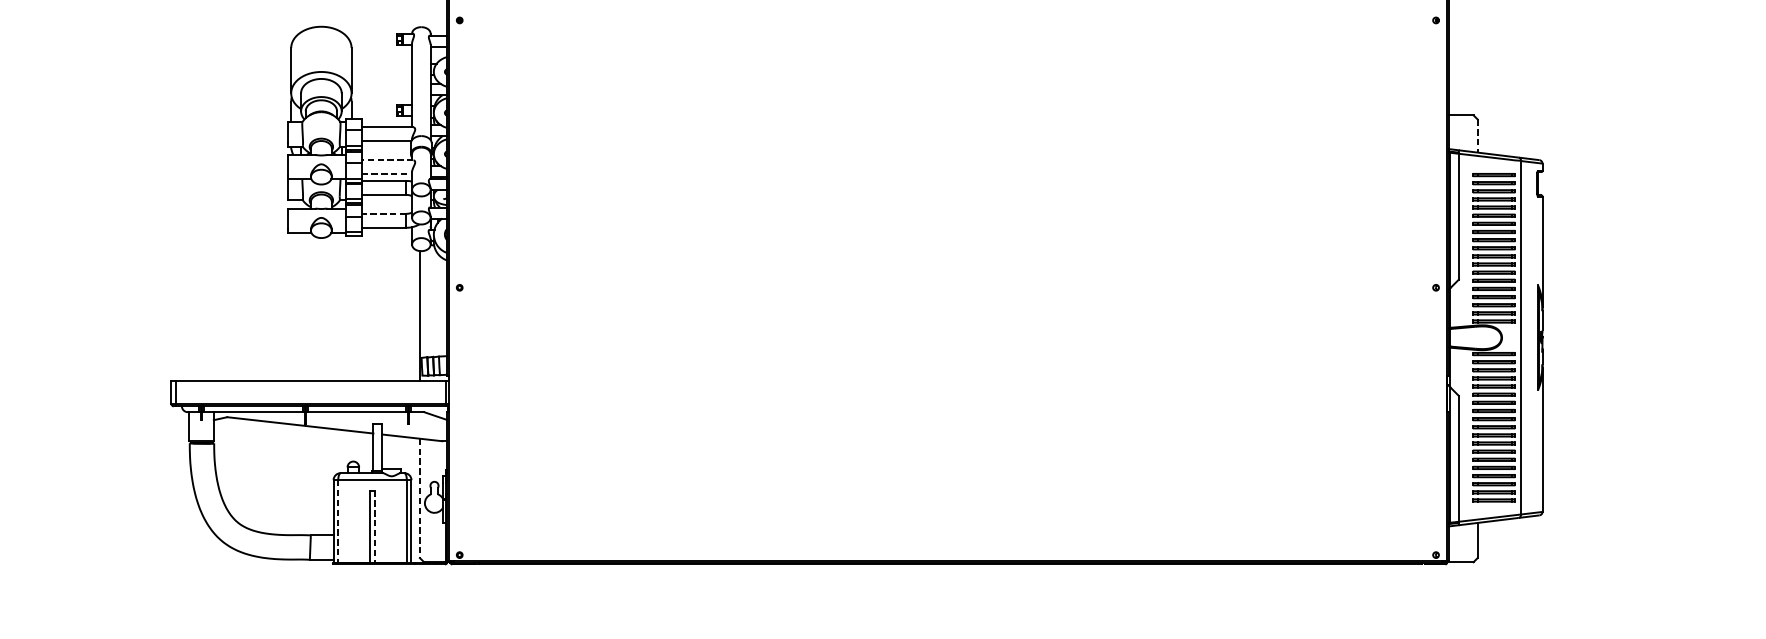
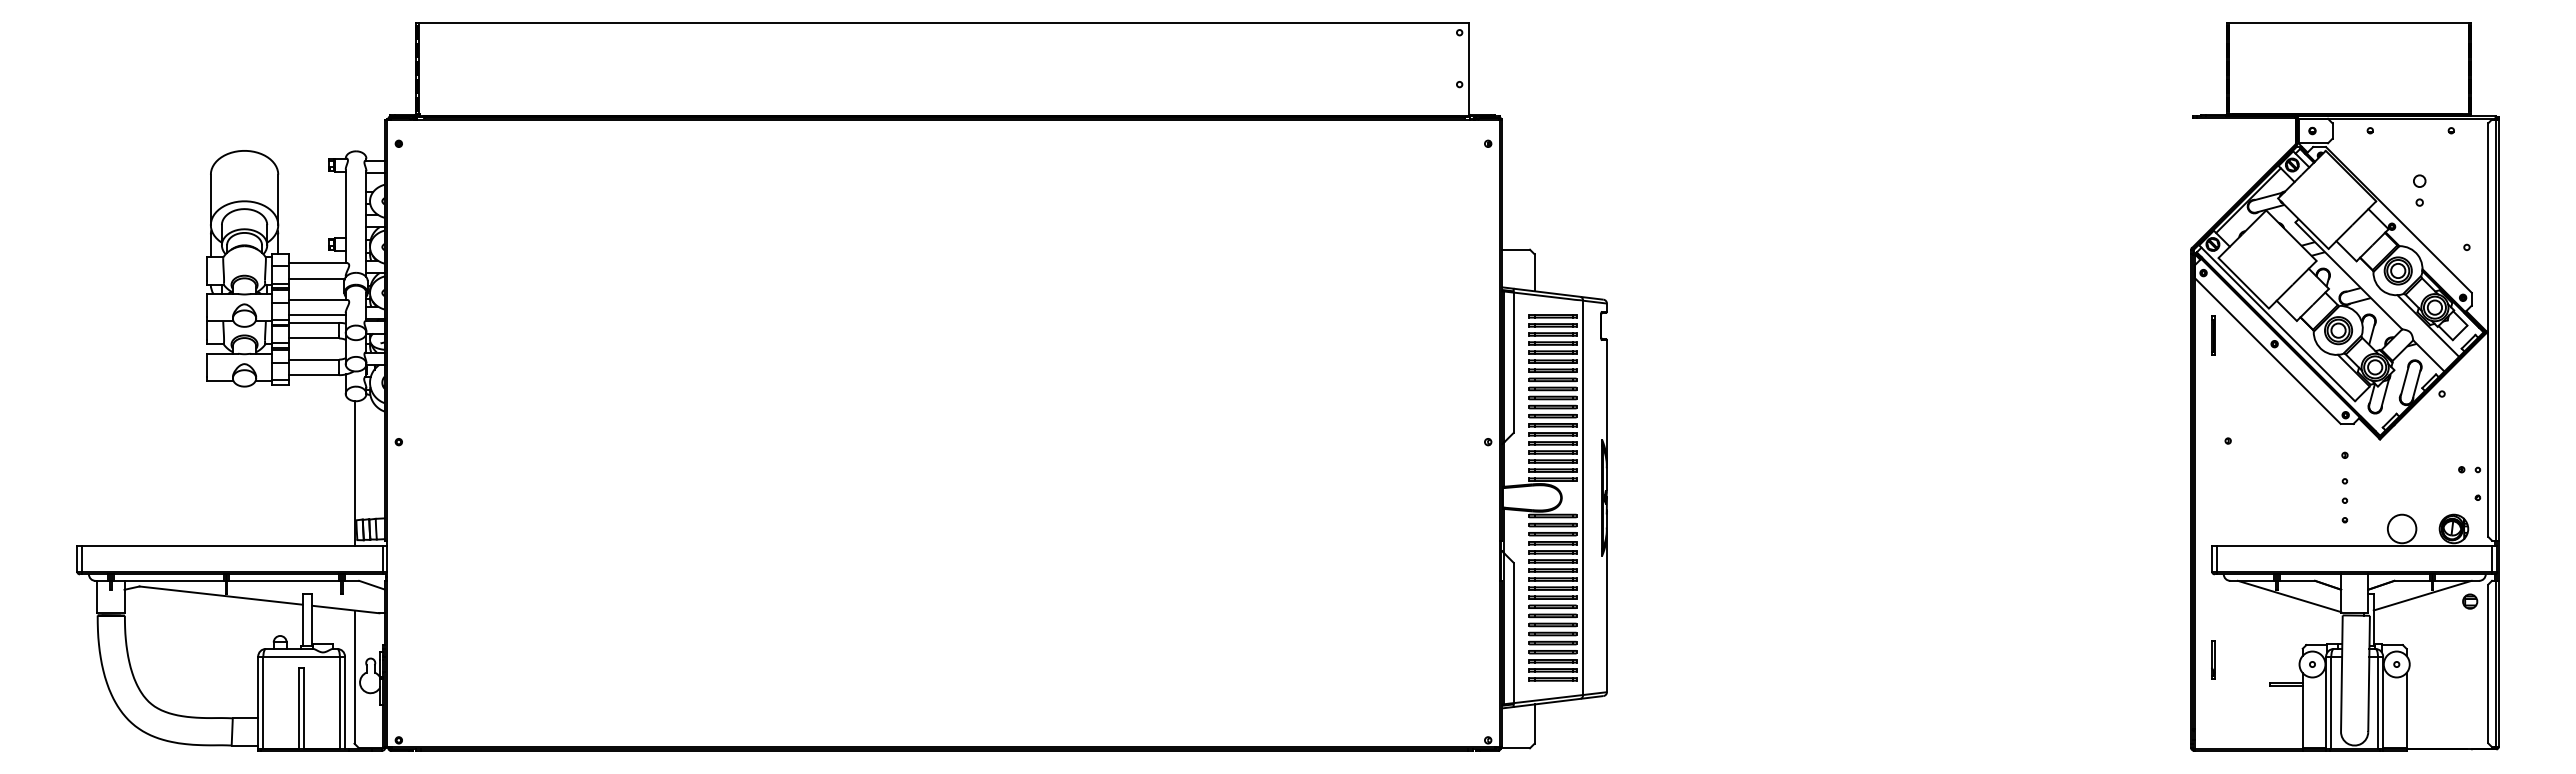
line: (1477, 136) -> (1534, 273), dashed -> solid
line: (387, 159) -> (318, 299), dashed -> solid
line: (387, 174) -> (318, 315), dashed -> solid
line: (384, 213) -> (314, 359), dashed -> solid
line: (419, 498) -> (354, 677), dashed -> solid
line: (338, 522) -> (263, 703), dashed -> solid
line: (375, 527) -> (304, 709), dashed -> solid

